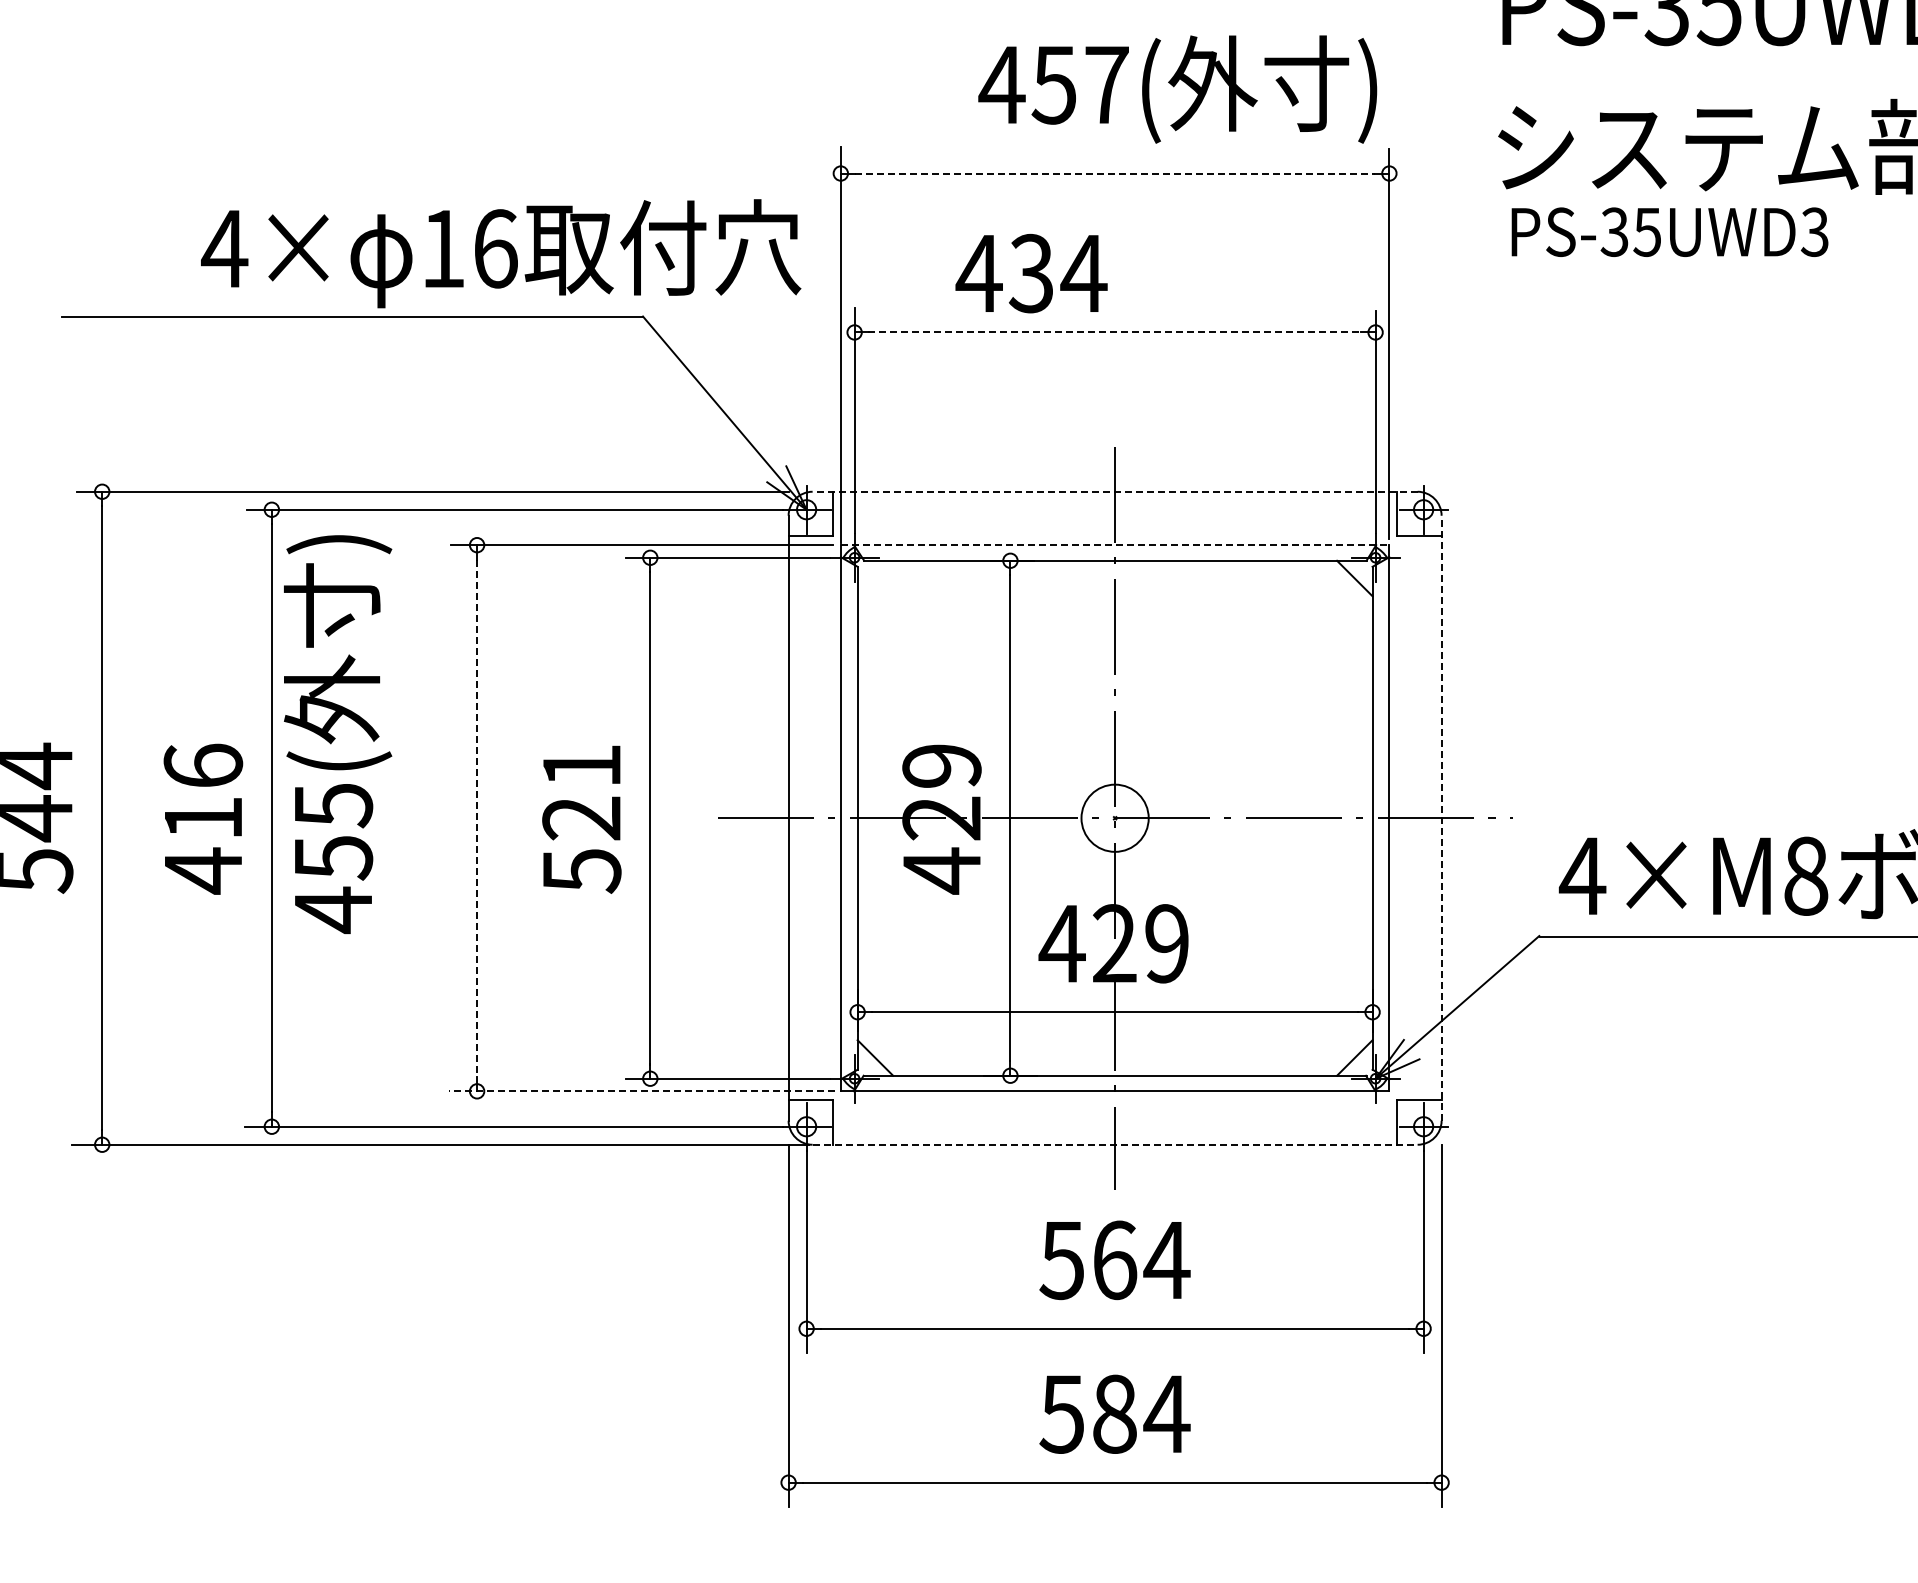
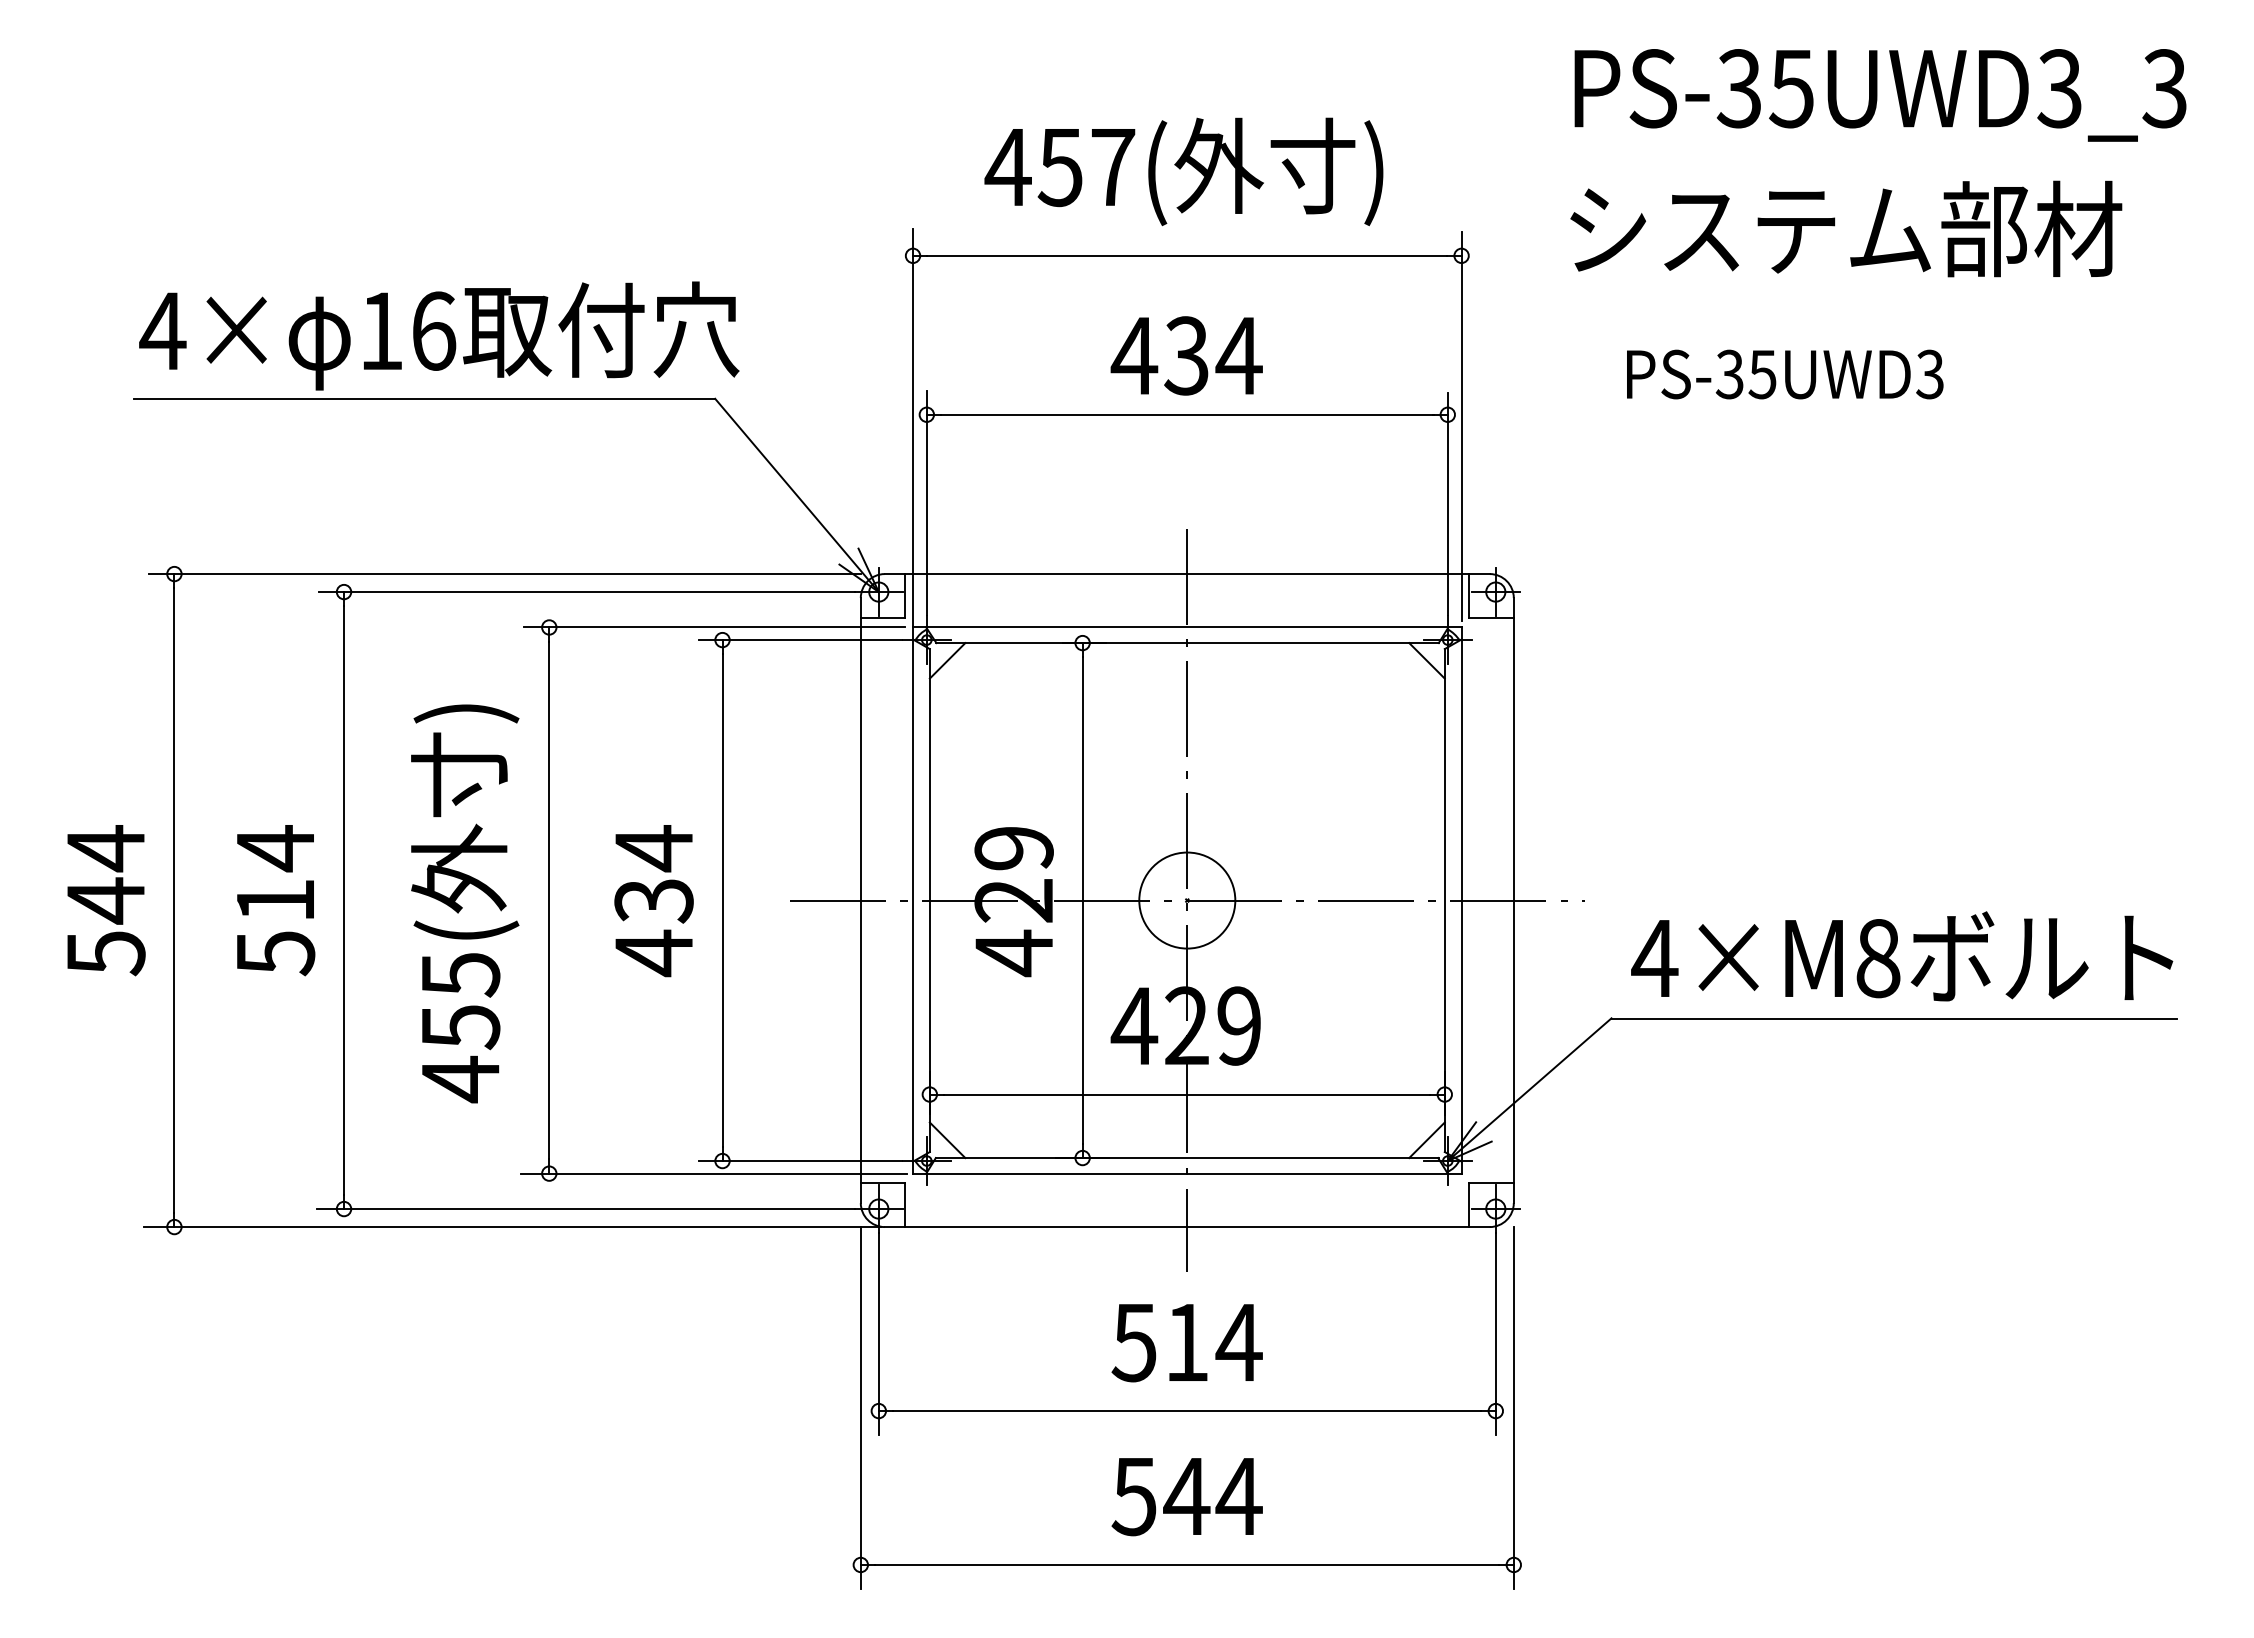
text: (1177, 89) -> (1183, 171), moved
line: (1115, 173) -> (1187, 255), dashed -> solid
text: (1670, 232) -> (1785, 374), moved
text: (501, 253) -> (439, 335), moved
text: (1031, 273) -> (1186, 355), moved
line: (1115, 332) -> (1187, 414), dashed -> solid
line: (1114, 492) -> (1186, 574), dashed -> solid
line: (1115, 545) -> (1187, 627), dashed -> solid
line: (875, 578) -> (947, 660), added
text: (338, 734) -> (465, 903), moved
line: (477, 818) -> (549, 900), dashed -> solid
circle: (1115, 818) -> (1187, 900), size x1.43
line: (1441, 818) -> (1513, 900), dashed -> solid
text: (203, 819) -> (275, 901), 416 -> 514
text: (581, 819) -> (653, 901), 521 -> 434
line: (641, 1091) -> (713, 1173), dashed -> solid
line: (1115, 1145) -> (1187, 1227), dashed -> solid
text: (1115, 1260) -> (1187, 1342), 564 -> 514
text: (1114, 1414) -> (1186, 1496), 584 -> 544

